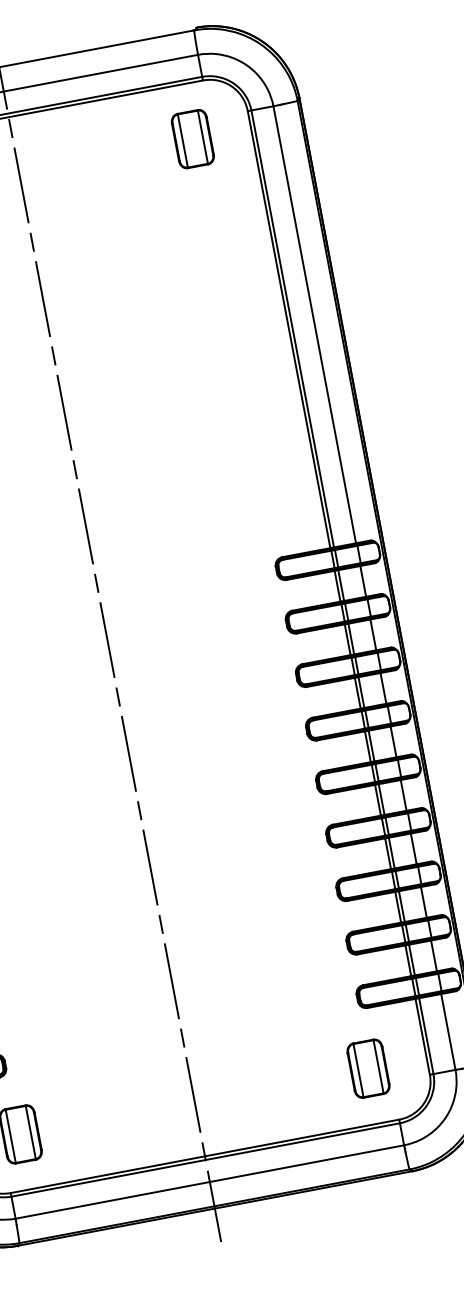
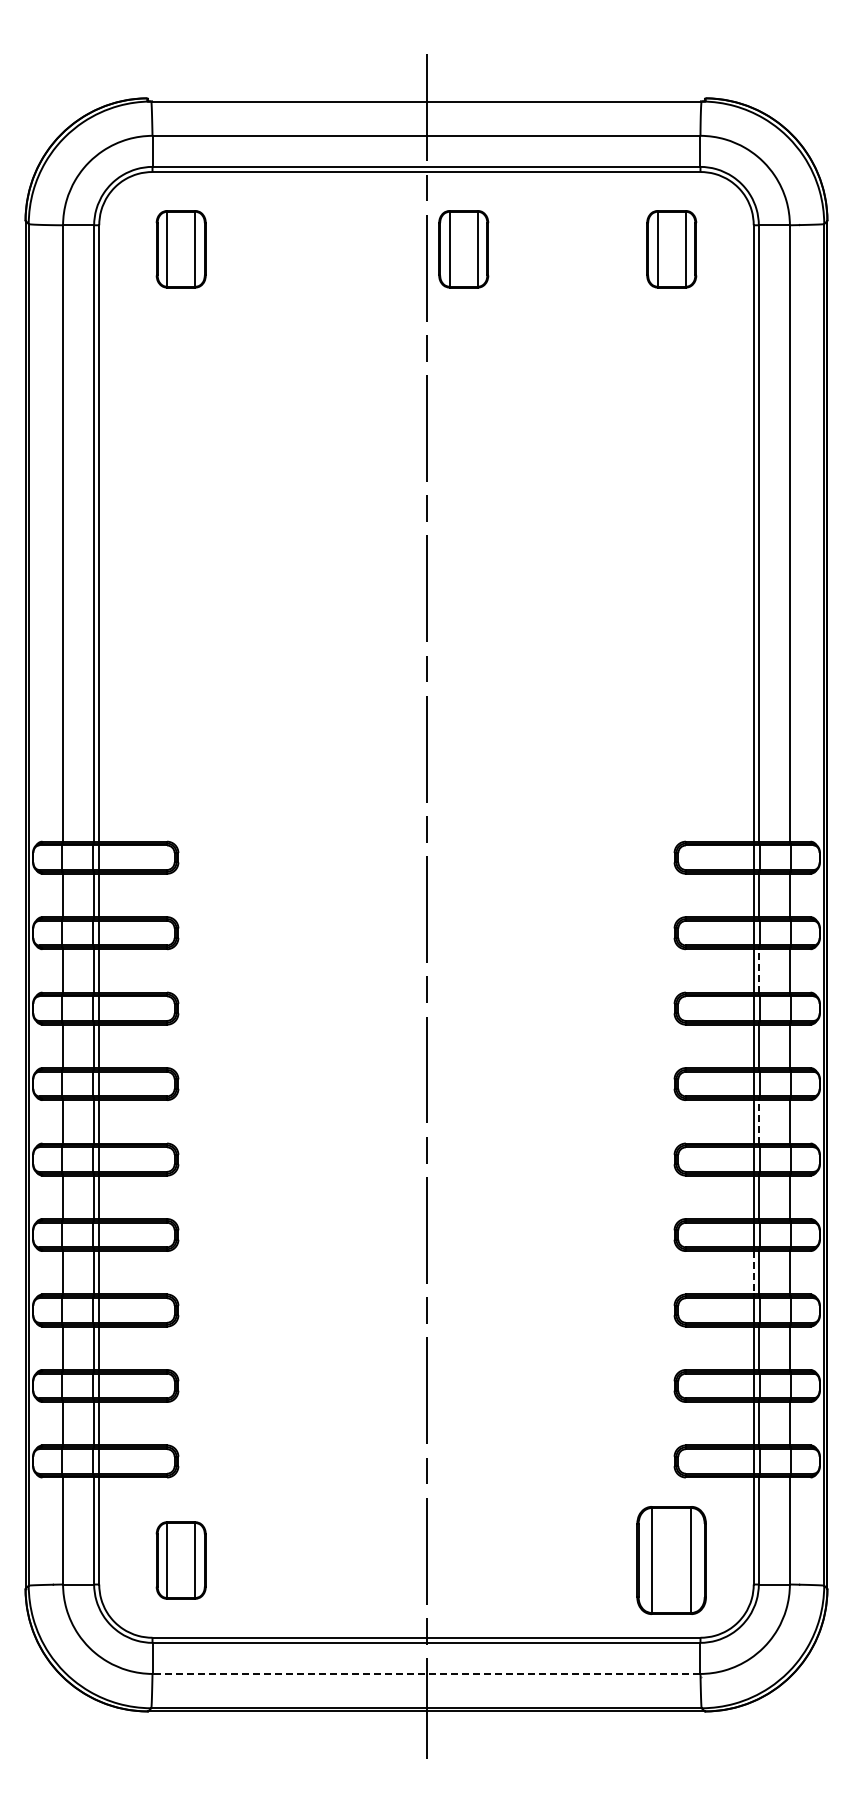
part: (45, 167) -> (463, 249), added
line: (351, 638) -> (758, 970), solid -> dashed
line: (371, 745) -> (758, 1121), solid -> dashed
line: (387, 853) -> (753, 1272), solid -> dashed
part: (368, 1068) -> (671, 1560), size x1.4
line: (209, 1181) -> (426, 1673), solid -> dashed

